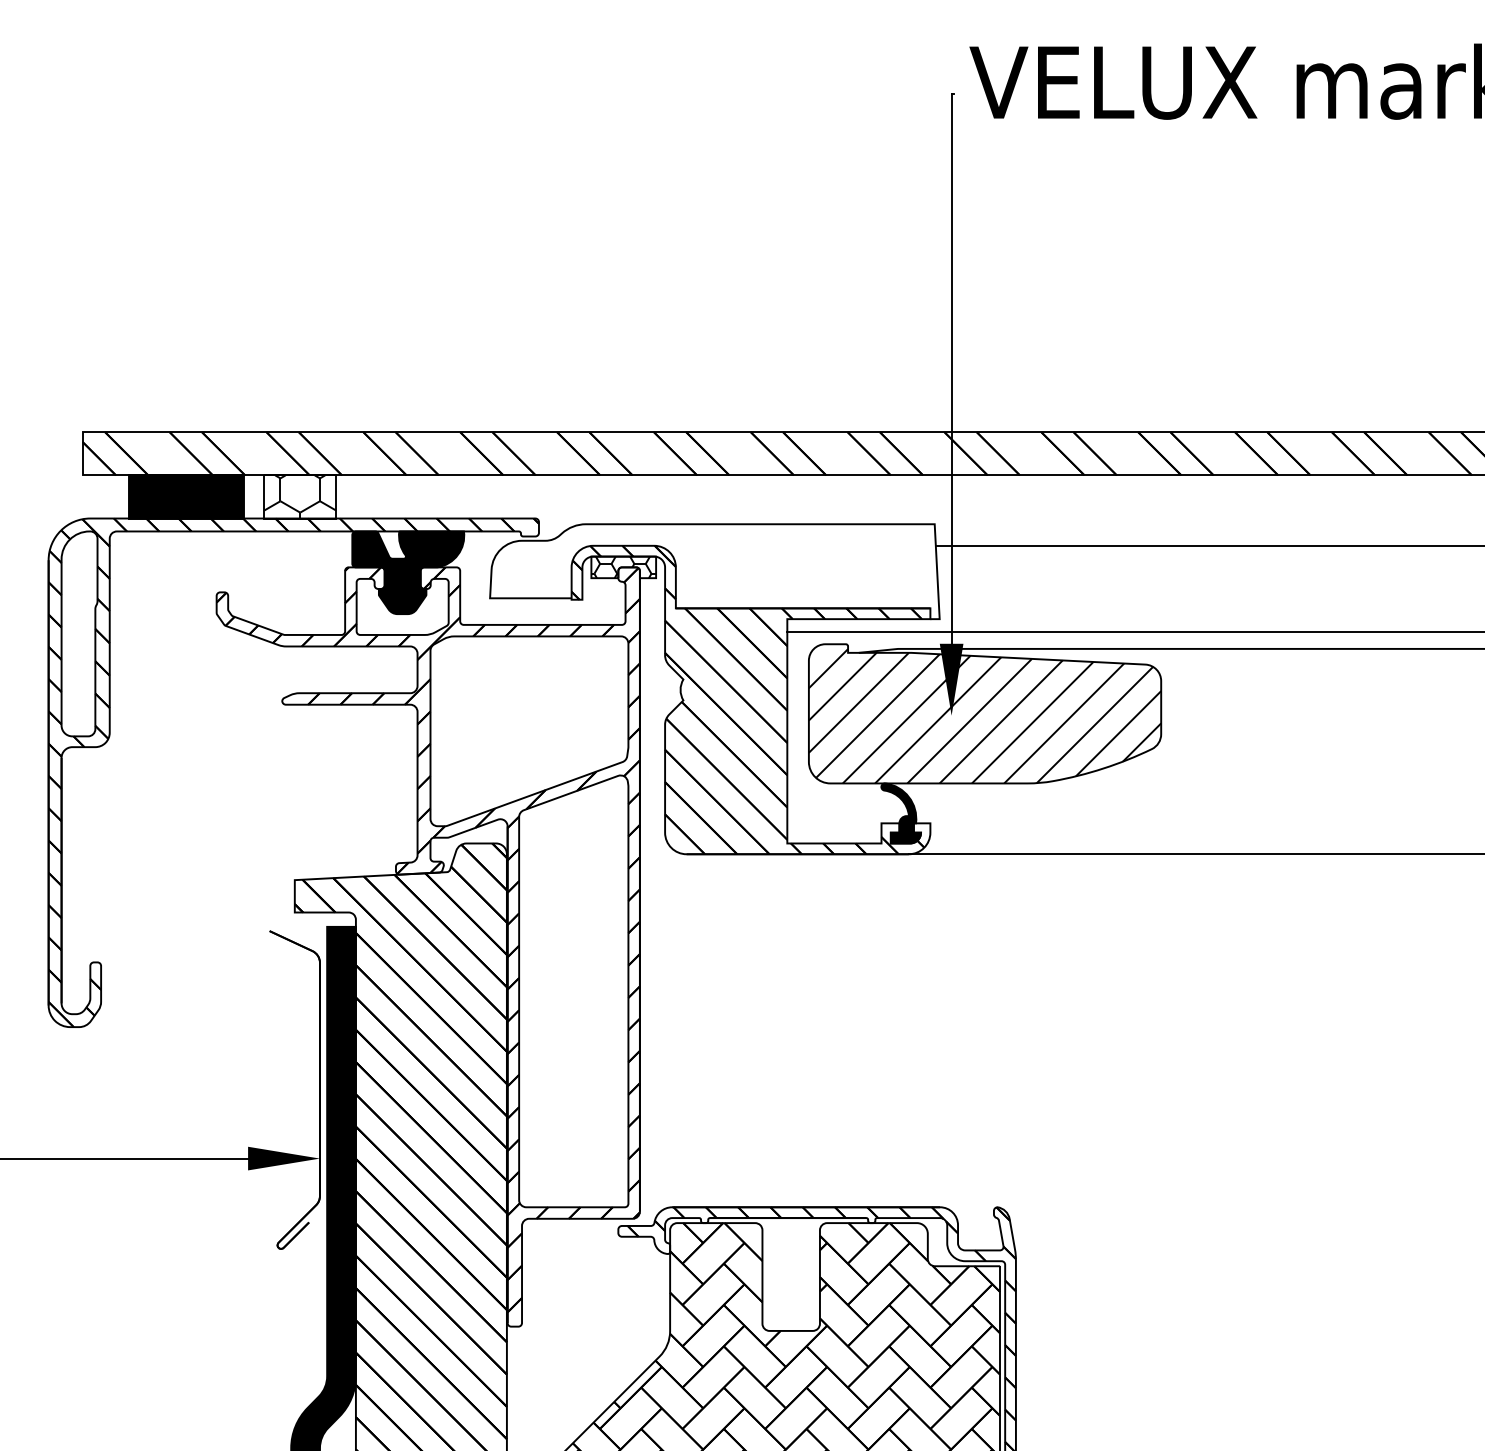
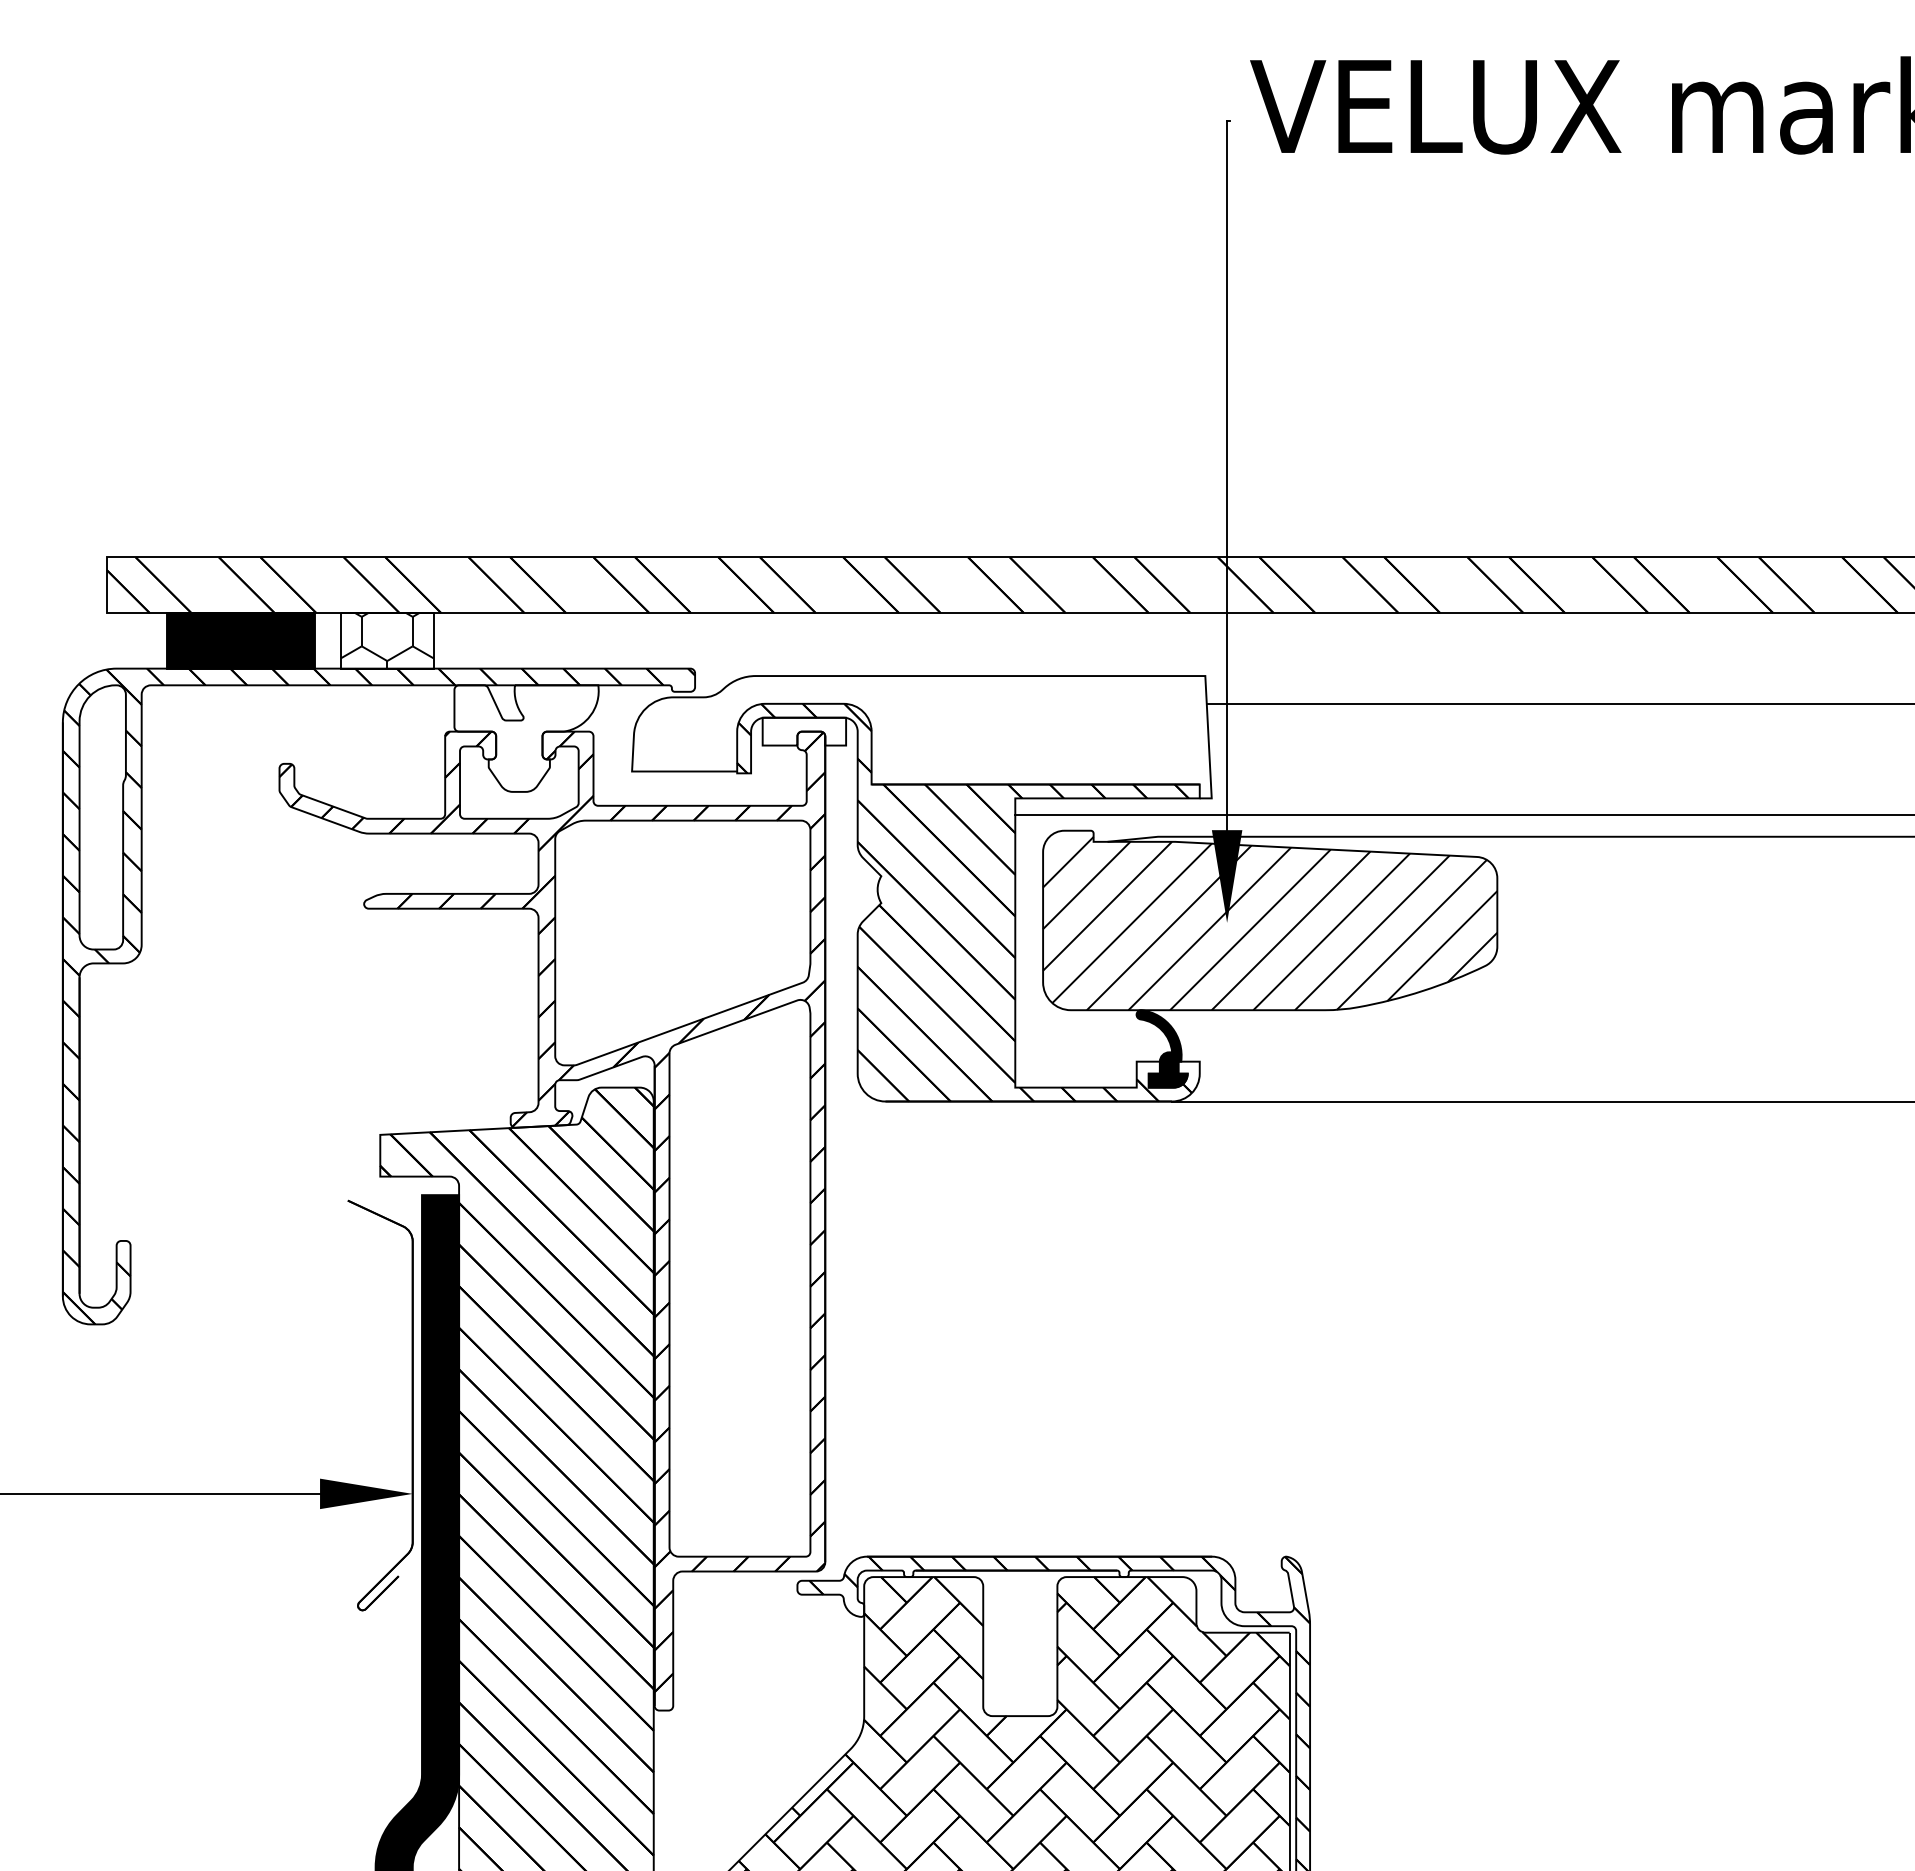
hatch: (623, 567) -> (804, 731), removed
fill: (408, 572) -> (526, 738), removed

